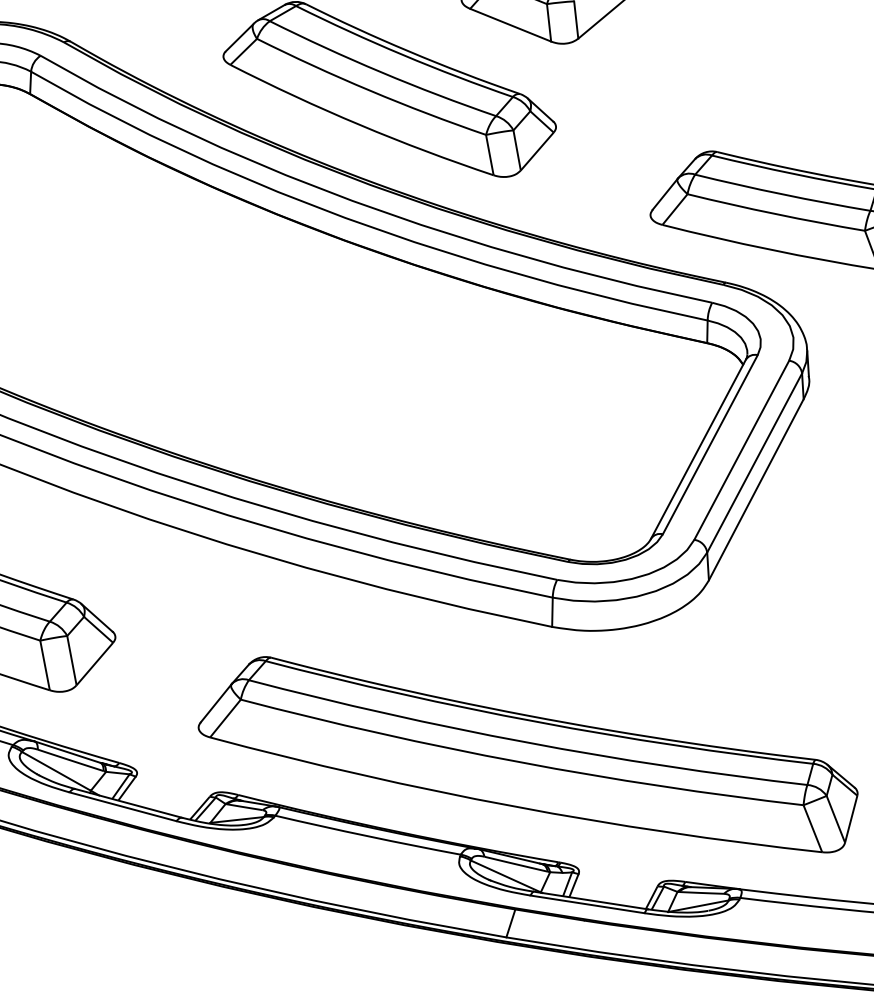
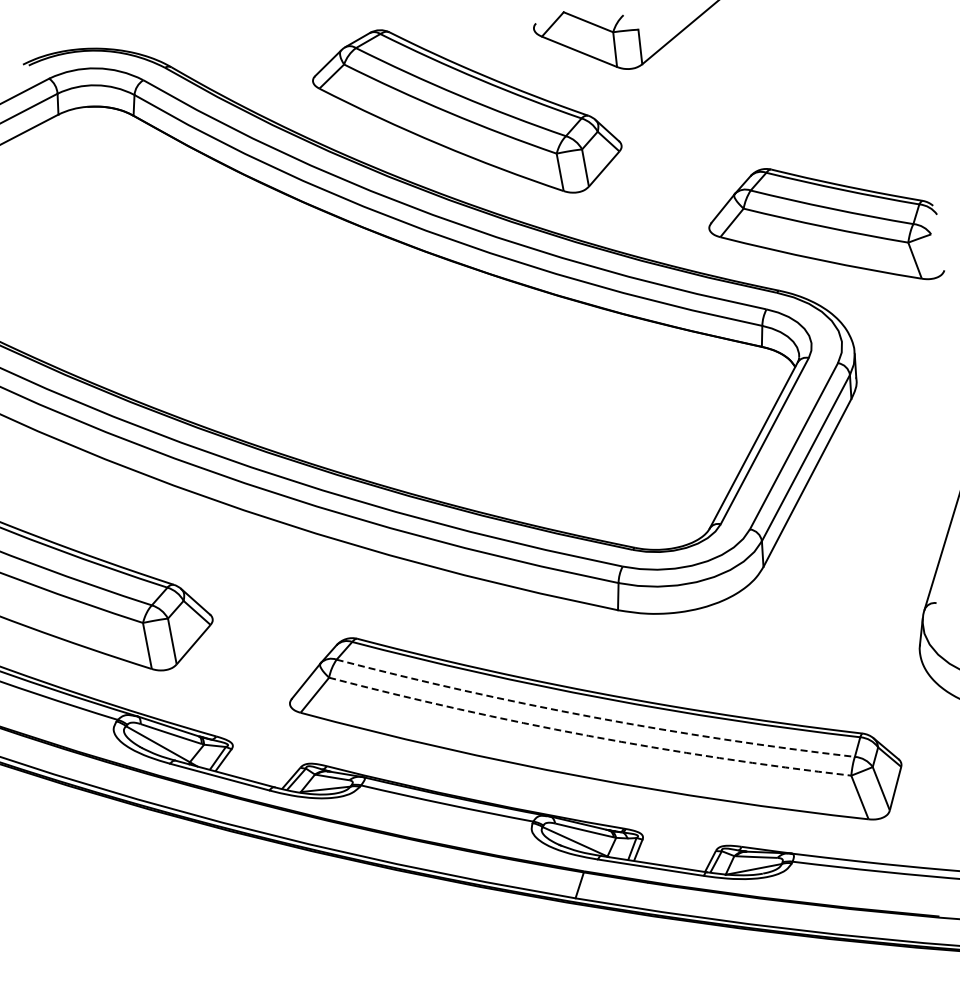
arc: (526, 742) -> (594, 717), solid -> dashed
arc: (520, 761) -> (588, 735), solid -> dashed

